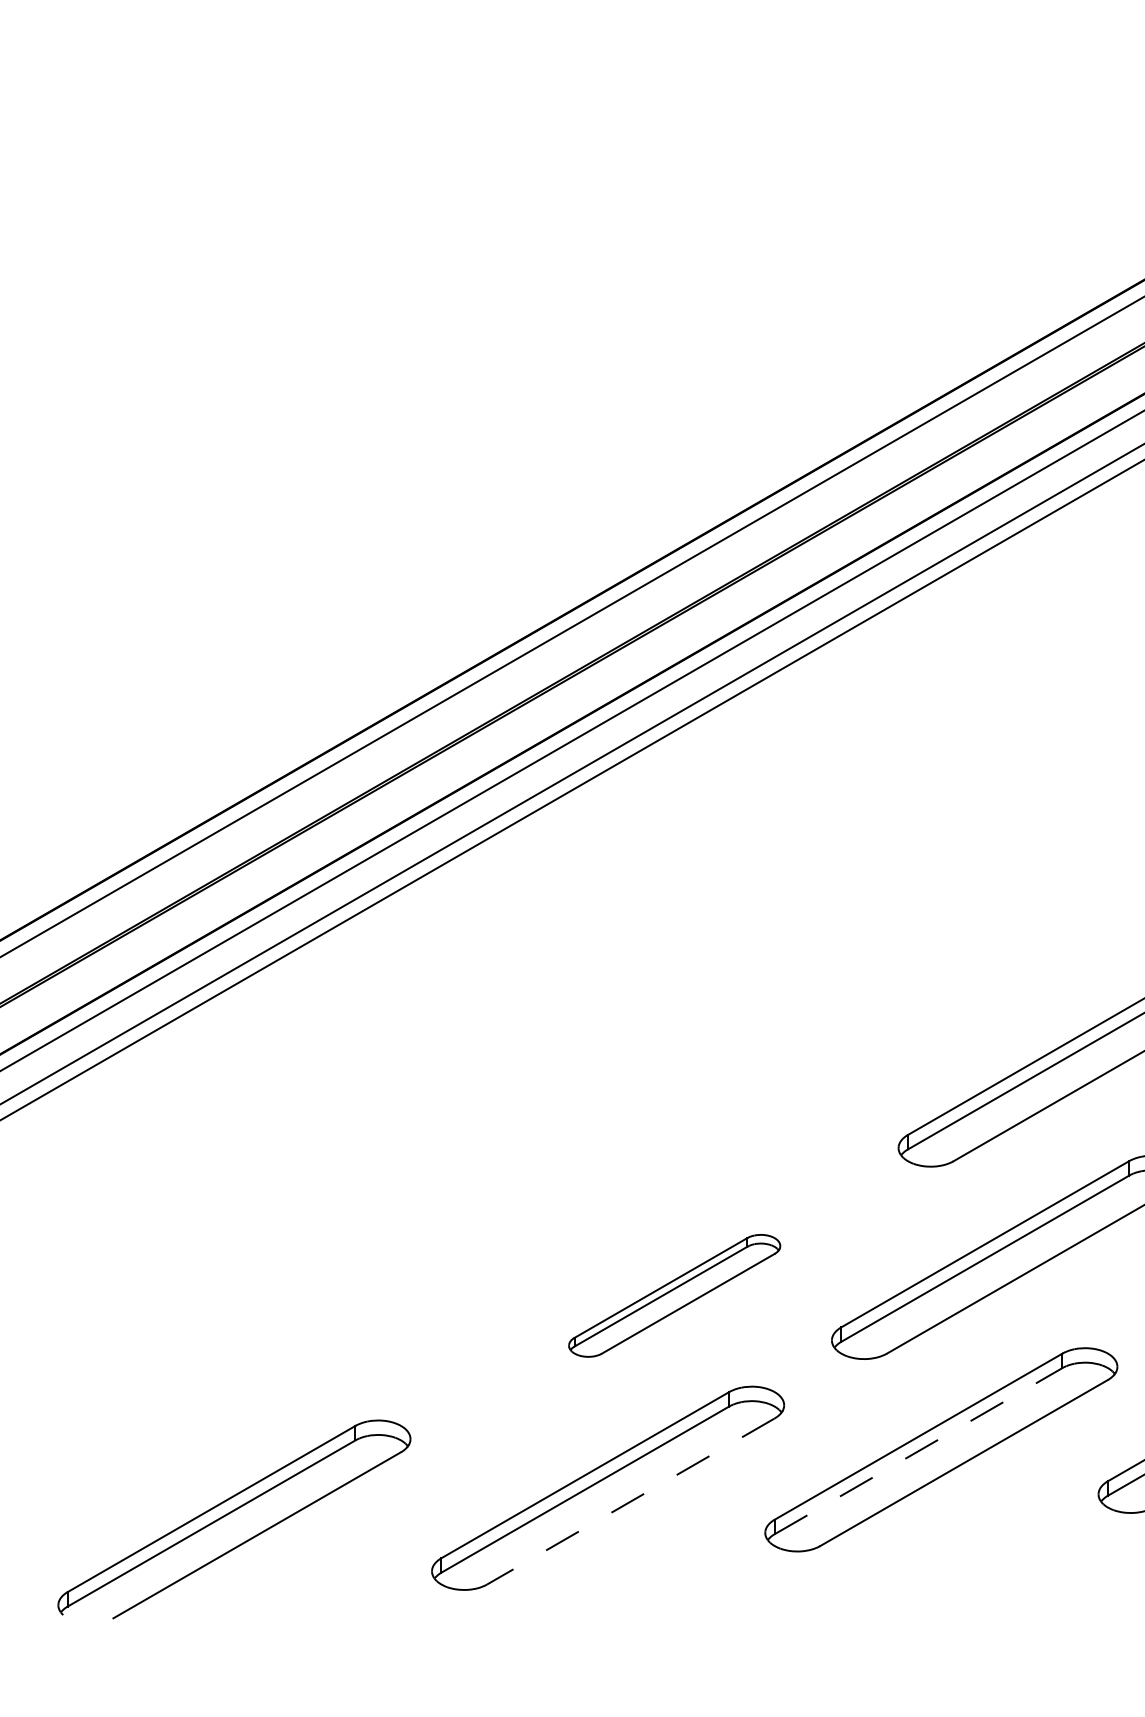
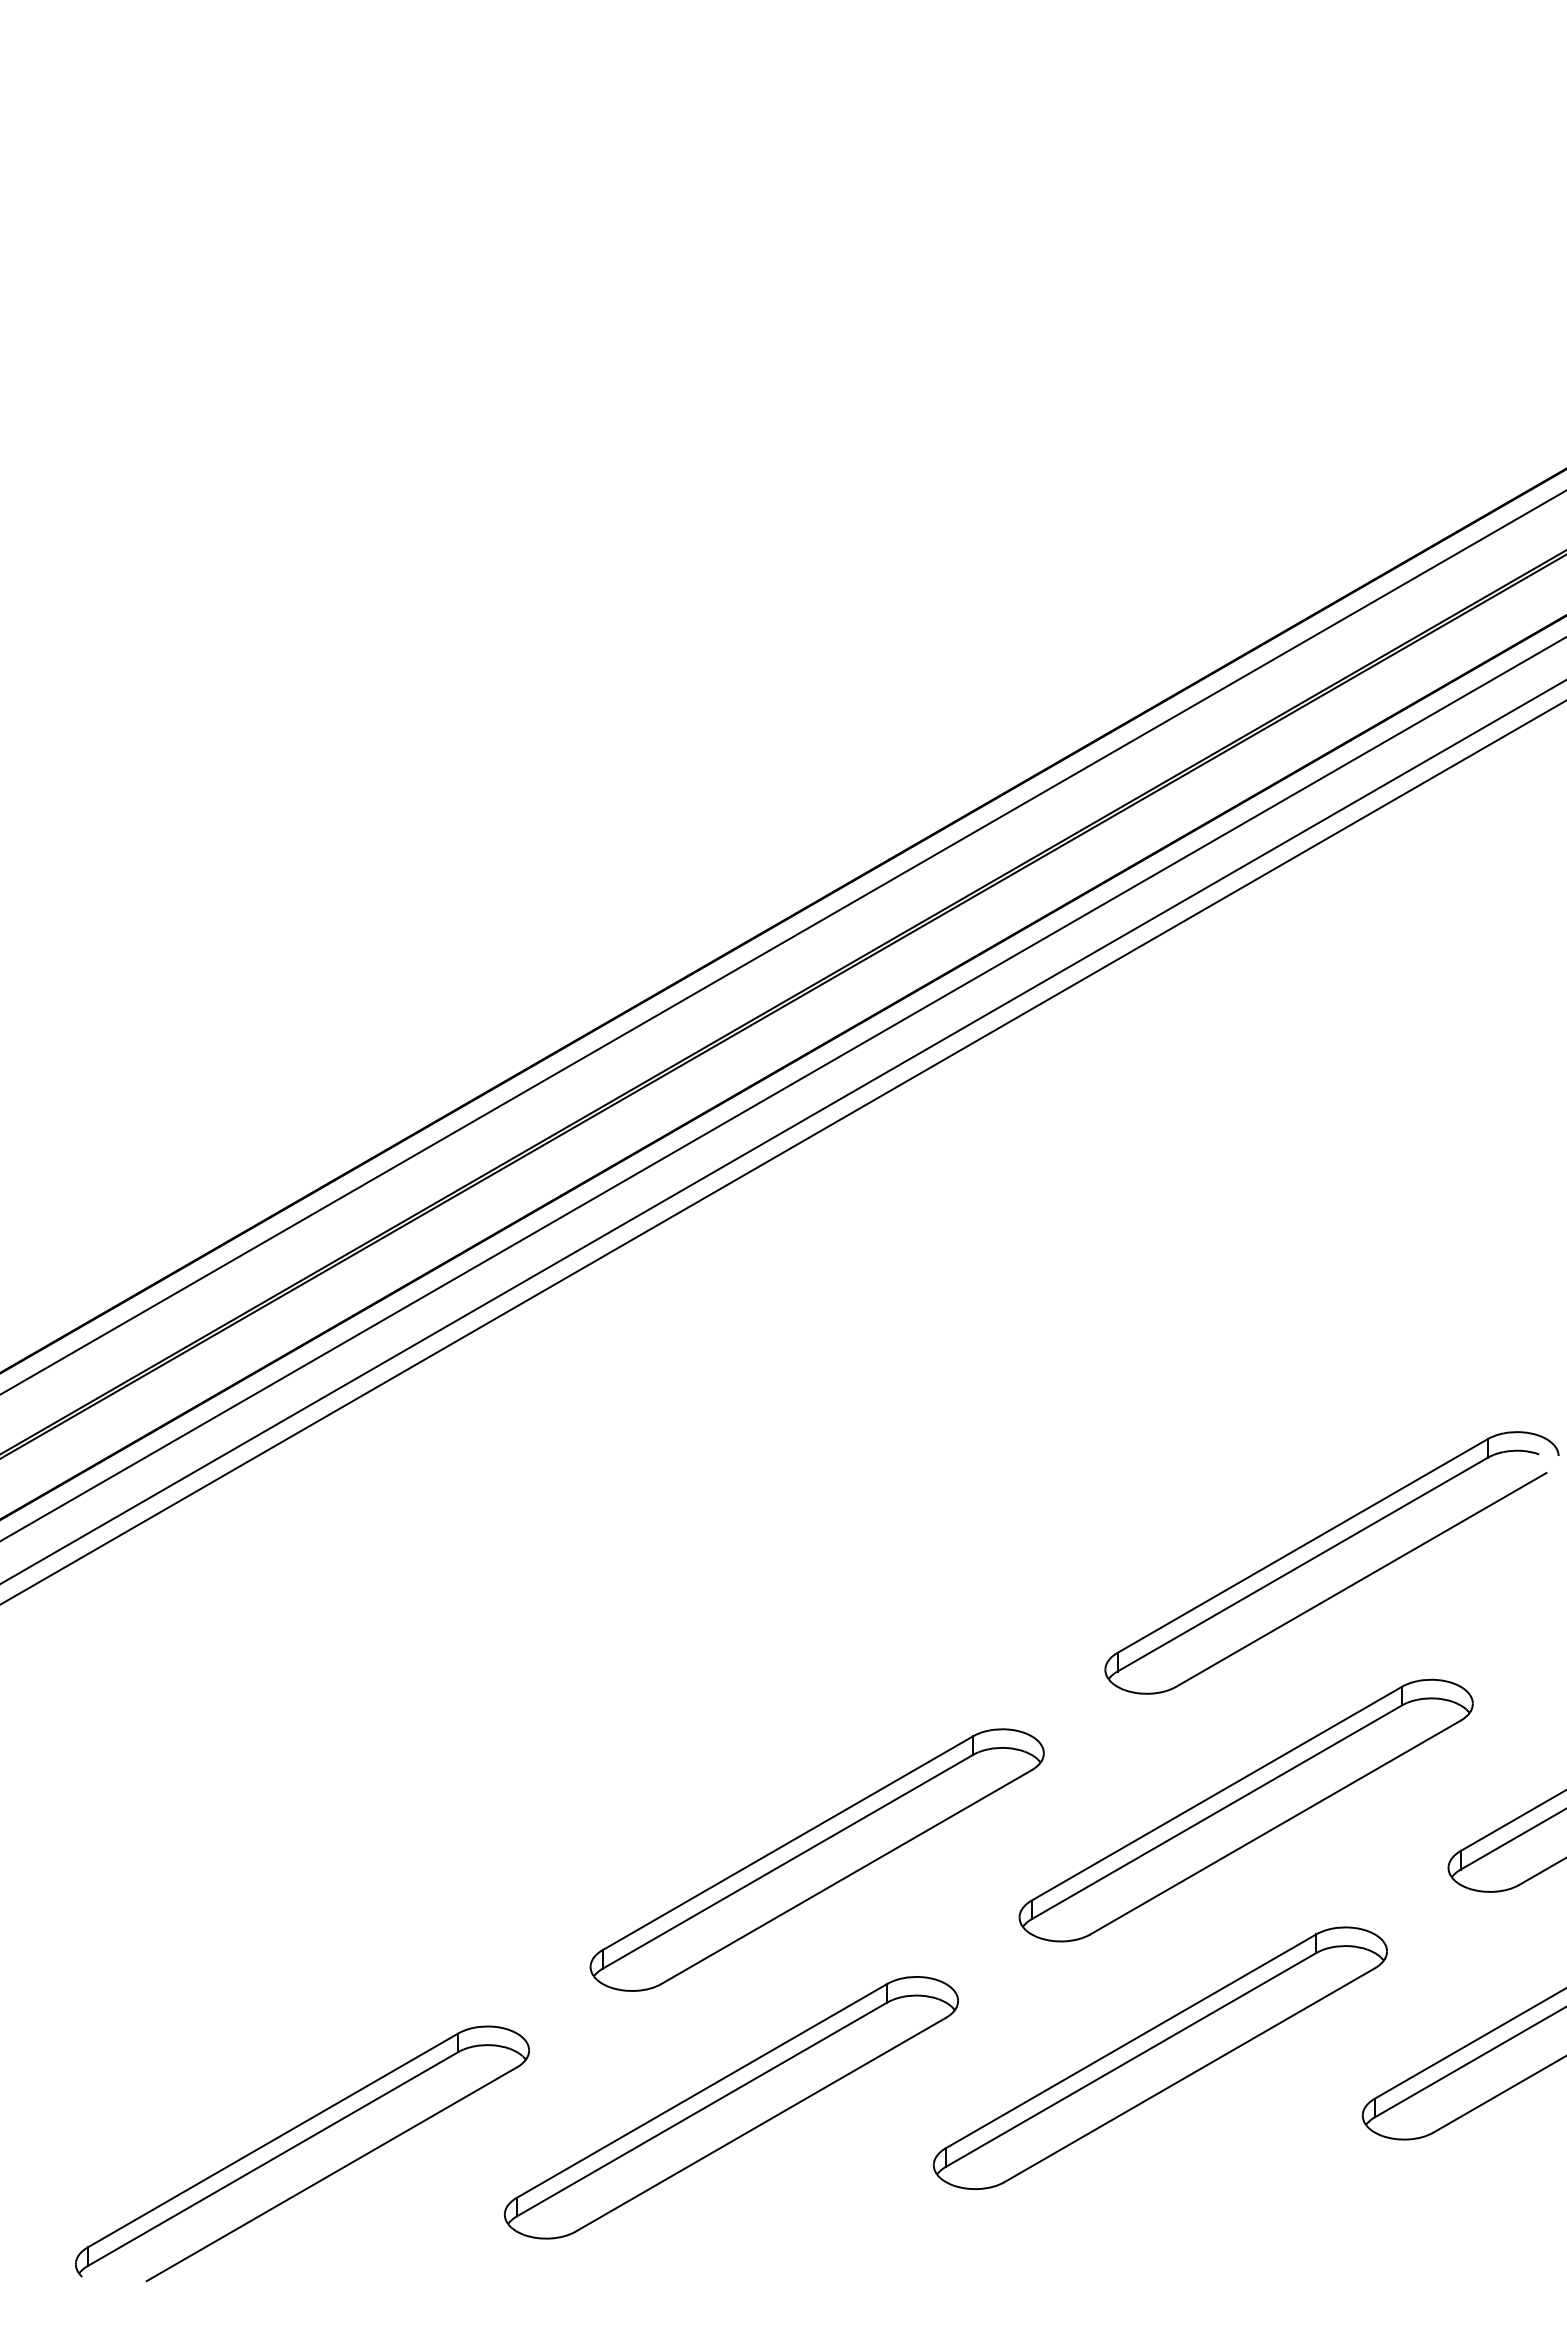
part: (674, 1295) -> (816, 1859), size x1.67
line: (918, 1450) -> (1131, 2059), dashed -> solid
line: (630, 1501) -> (760, 2124), dashed -> solid
part: (230, 1513) -> (297, 2146), moved

